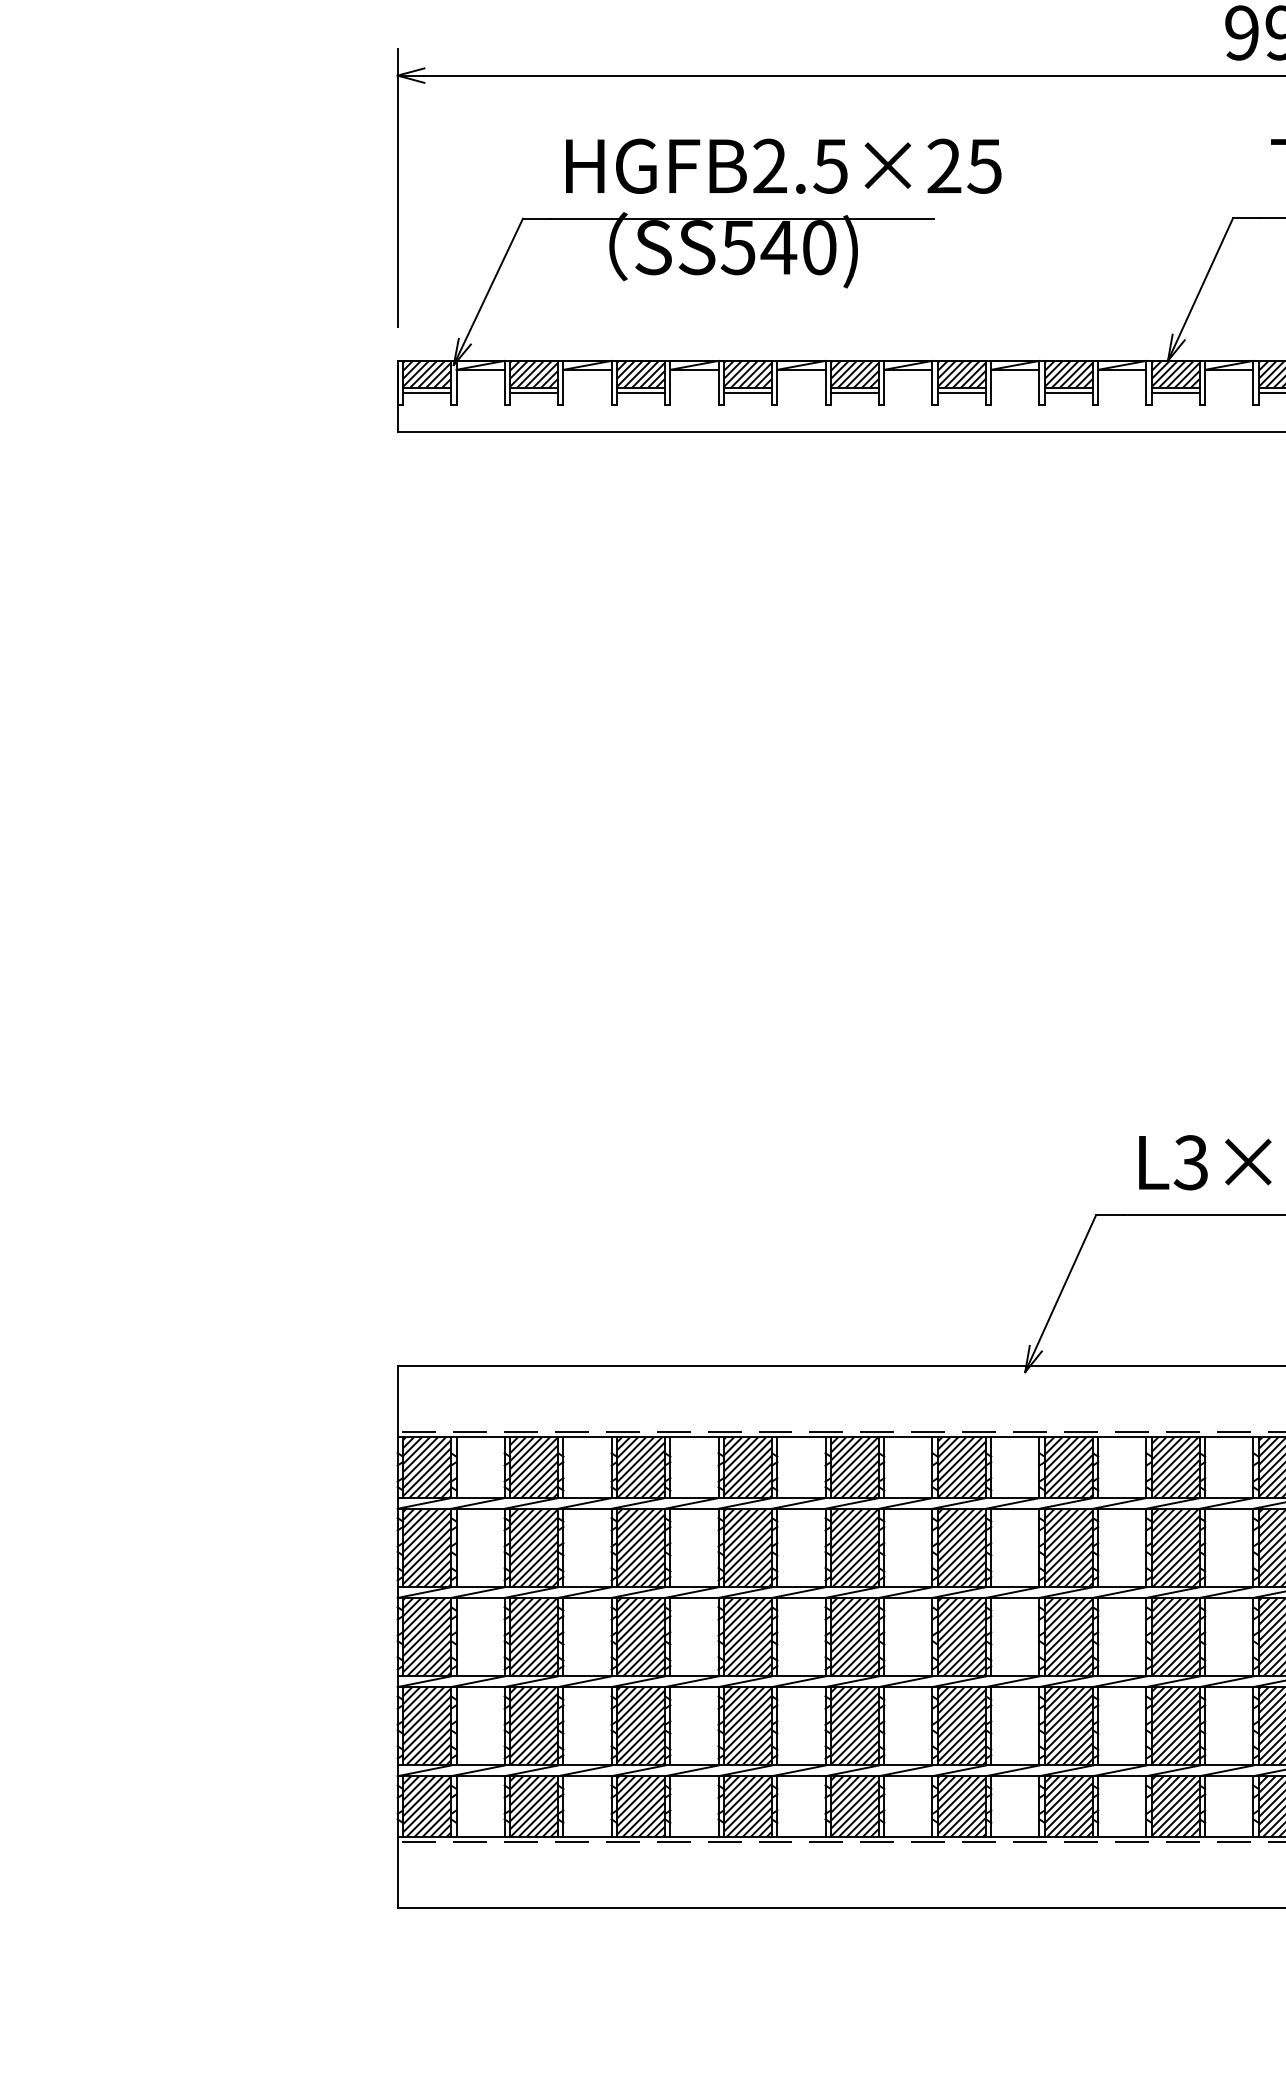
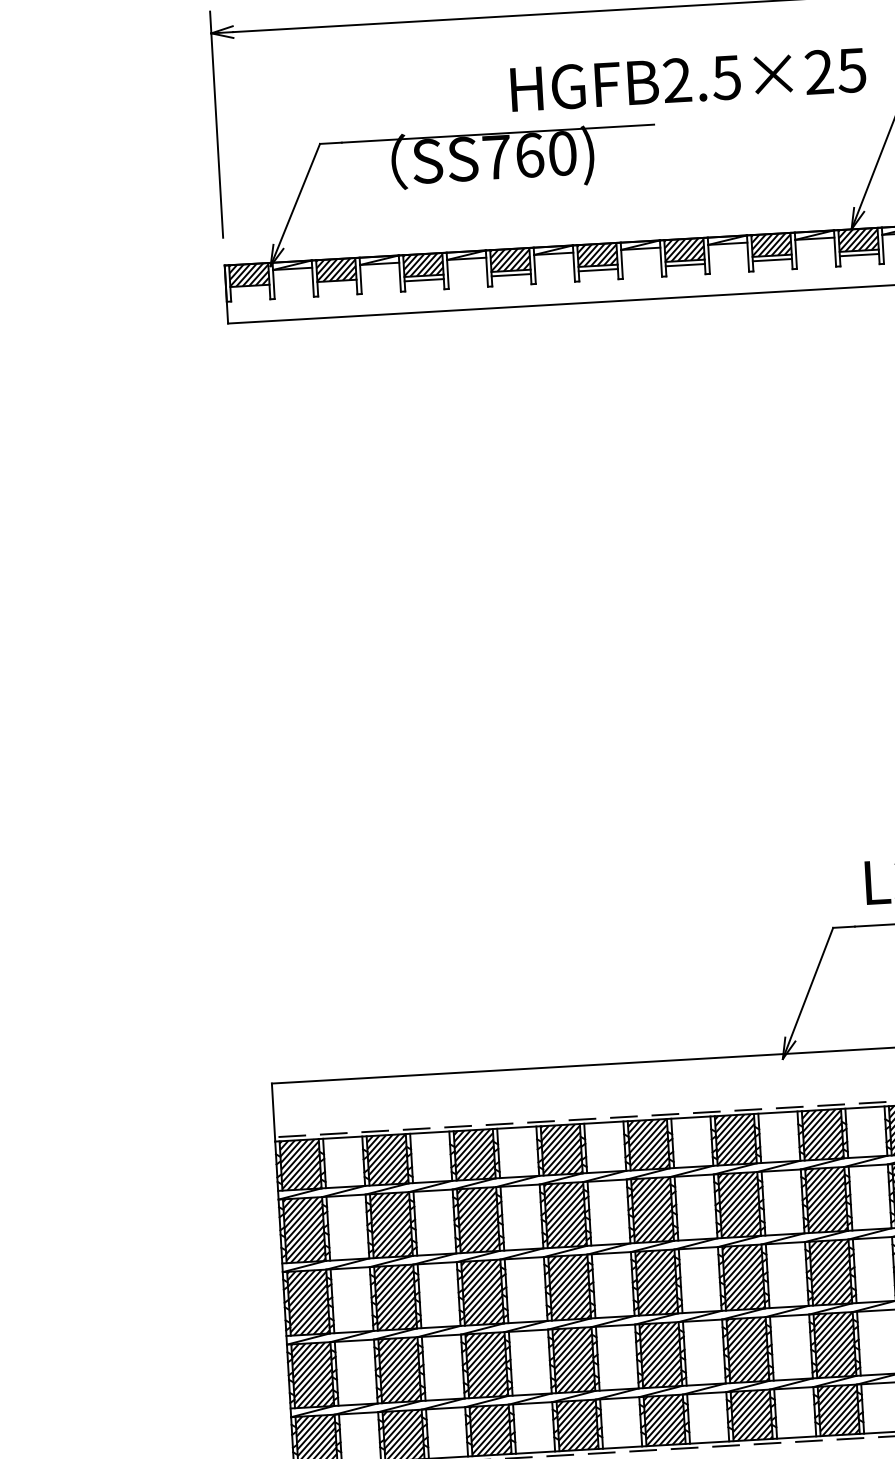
text: (783, 165) -> (688, 79), moved
text: (758, 247) -> (513, 156), SS540) -> SS760)
line: (427, 393) -> (250, 290), removed
line: (533, 393) -> (336, 285), removed

